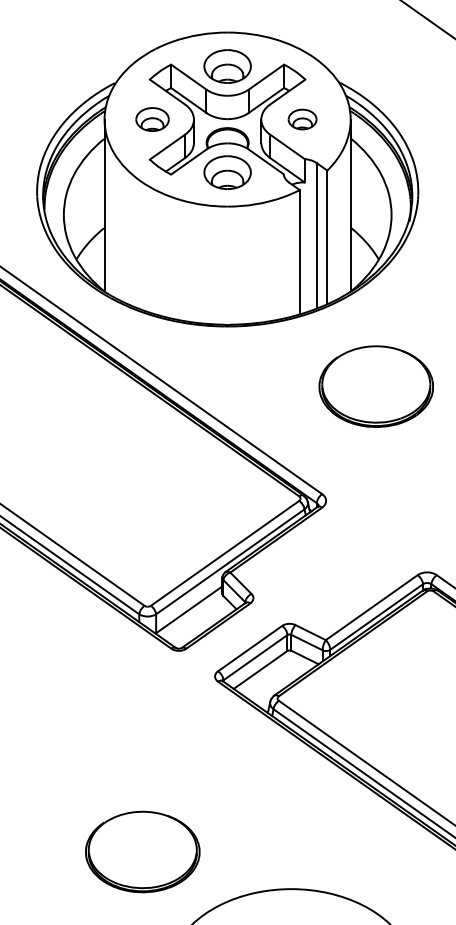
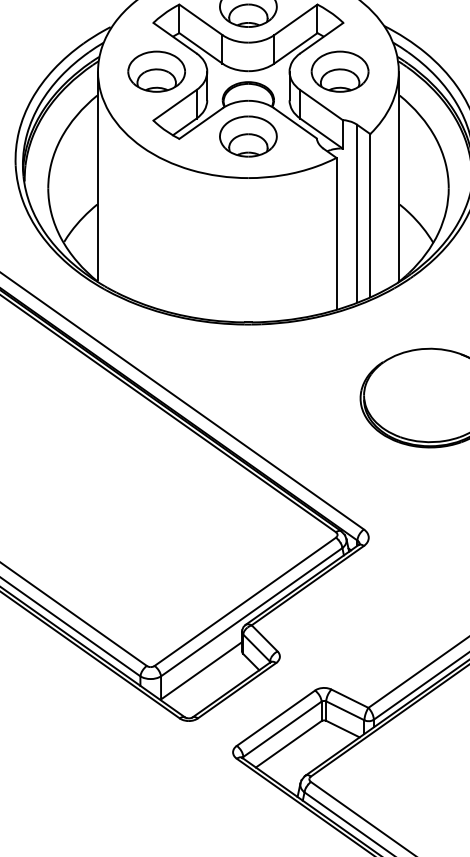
part: (152, 119) -> (156, 71), size x1.43
part: (302, 119) -> (339, 71), size x1.67

